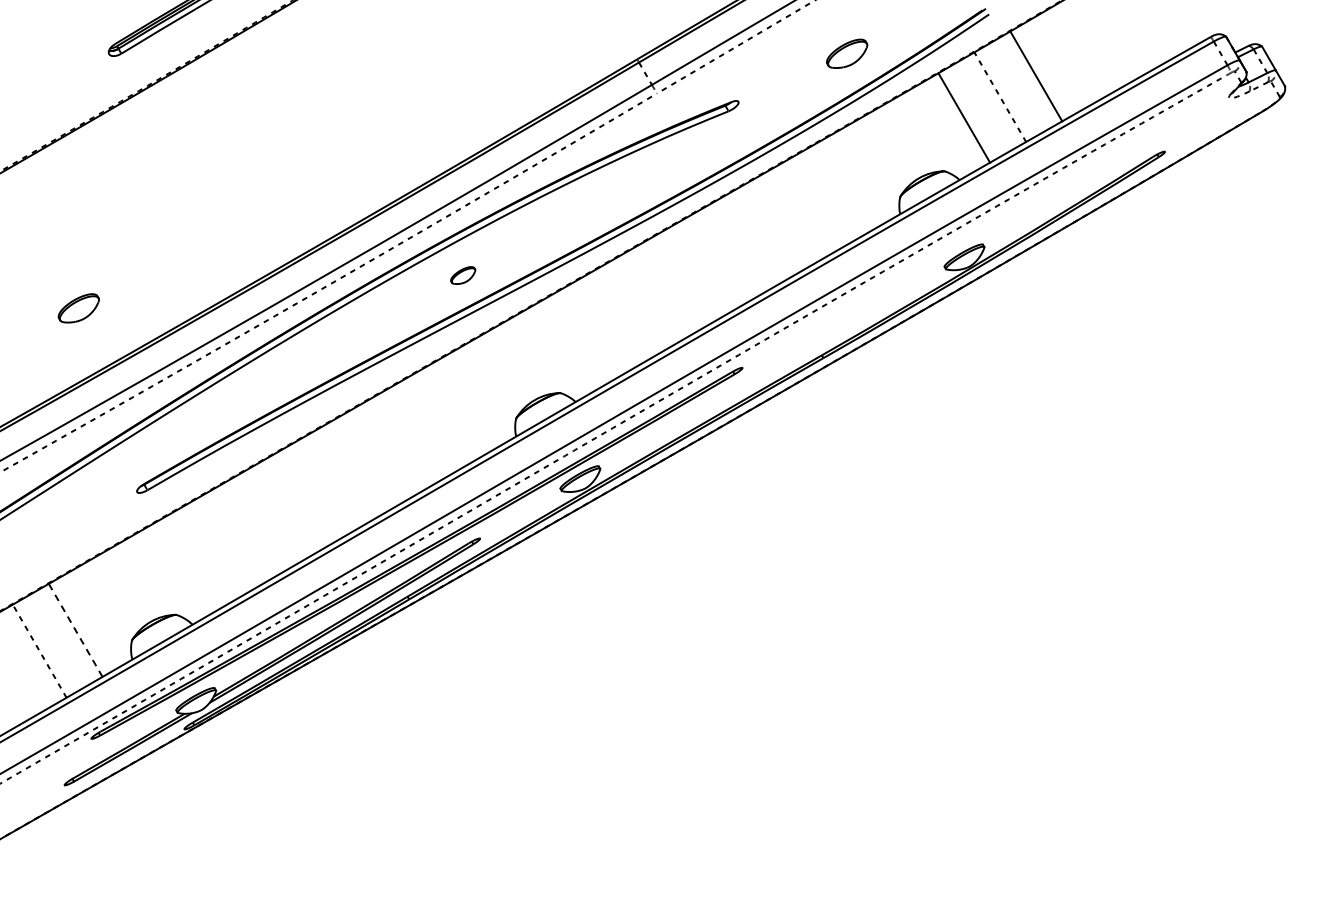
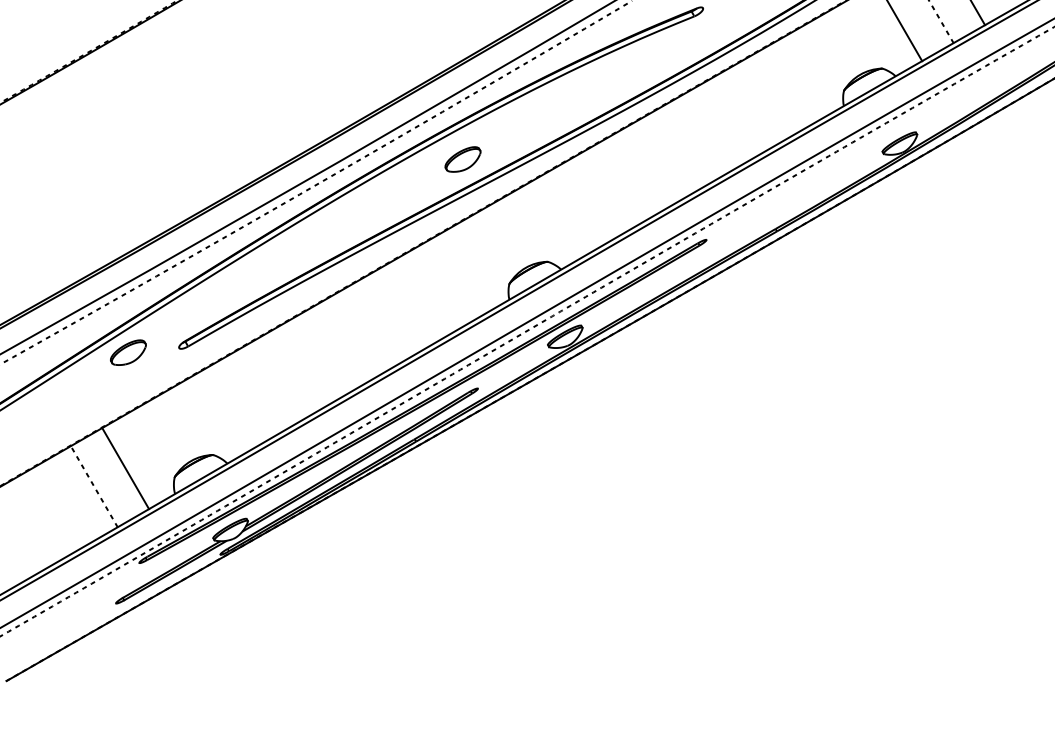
part: (463, 275) -> (463, 159), size x1.67
part: (78, 308) -> (128, 352), moved
line: (75, 630) -> (125, 468), dashed -> solid

